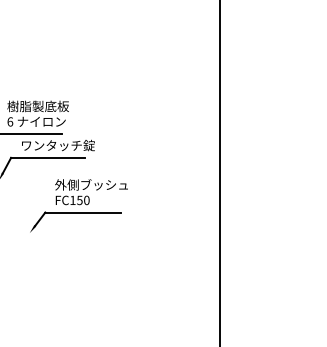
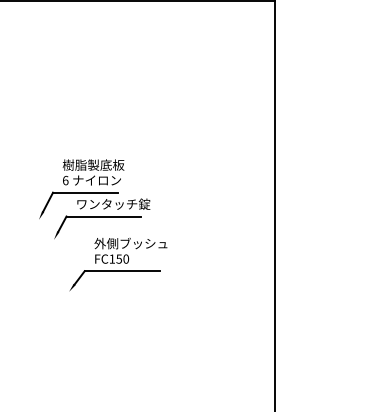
part: (79, 205) -> (118, 264), moved

